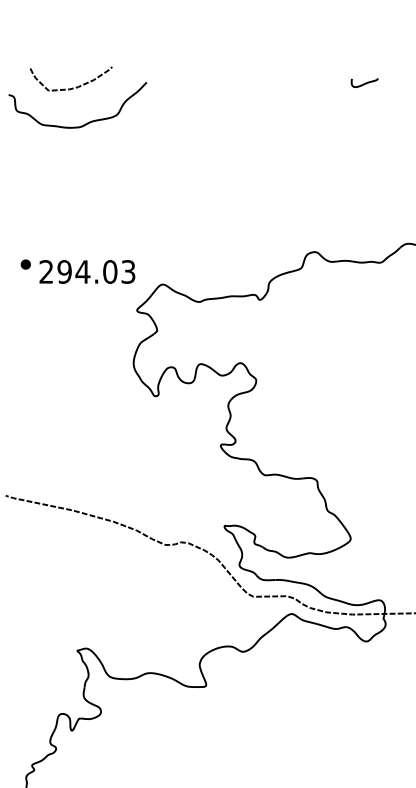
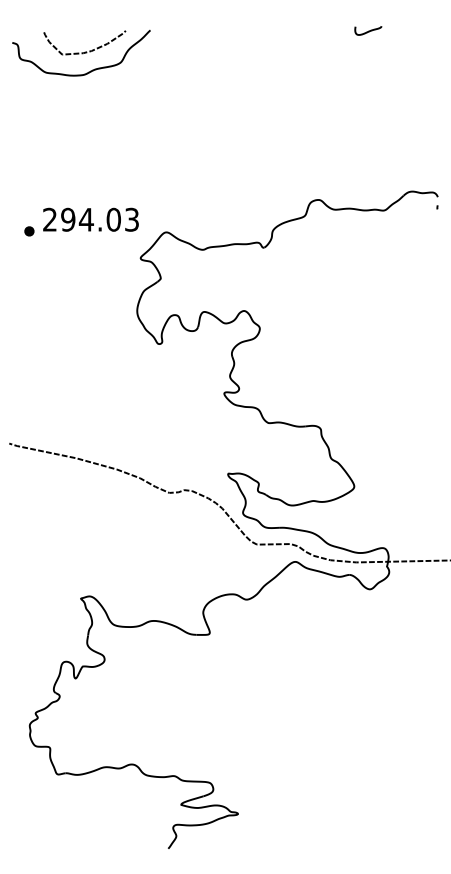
curve: (71, 87) -> (85, 51), moved
part: (25, 264) -> (29, 231), moved

